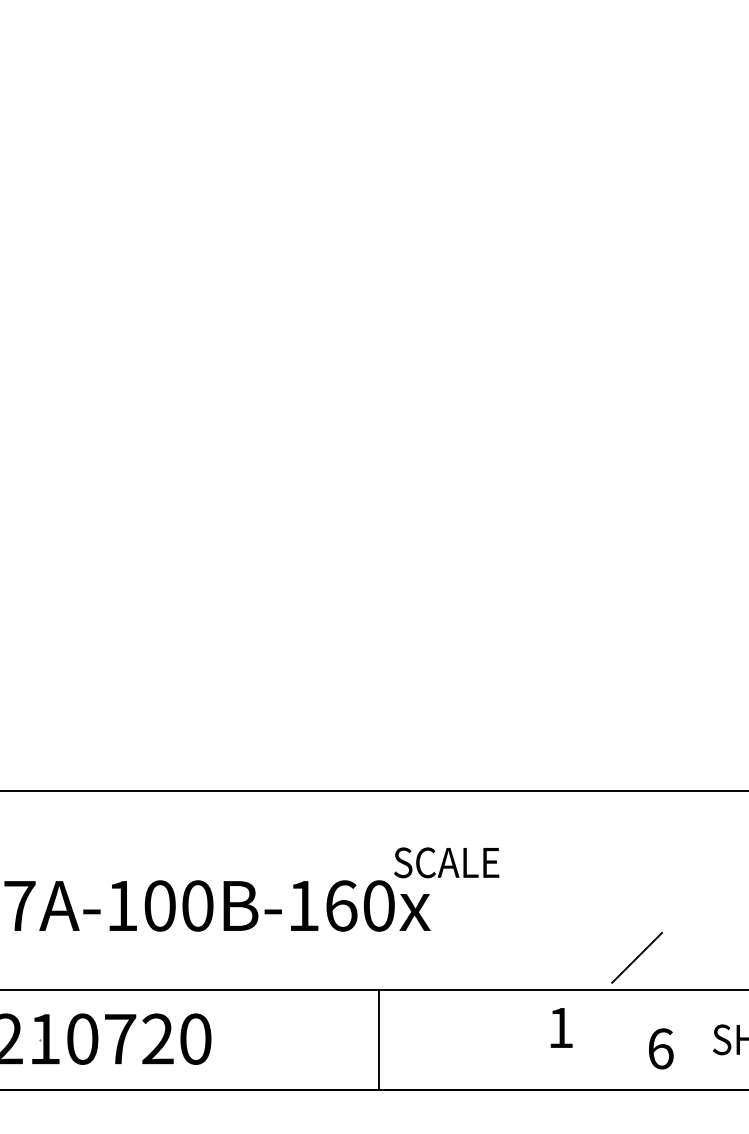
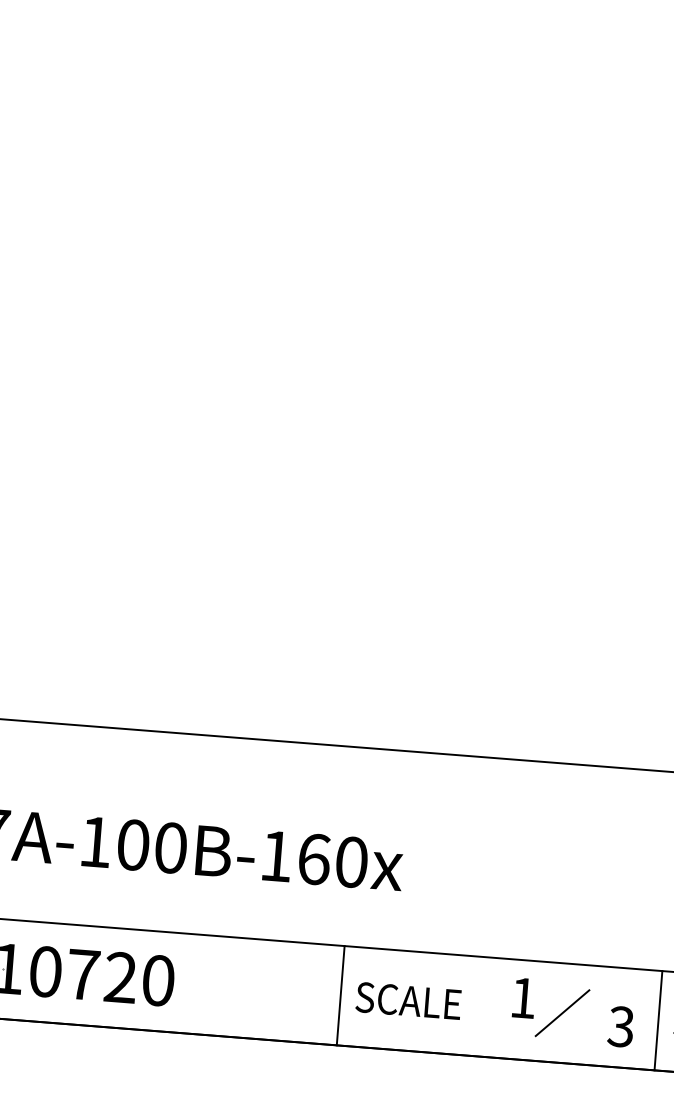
text: (446, 862) -> (408, 1000), moved
line: (636, 957) -> (561, 1012), moved
line: (697, 1039) -> (658, 1020), added
text: (660, 1048) -> (621, 1026), 6 -> 3

